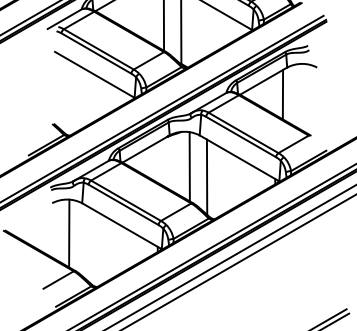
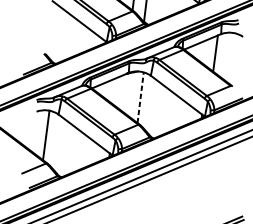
line: (189, 166) -> (140, 97), solid -> dashed
line: (206, 176) -> (152, 106), removed

